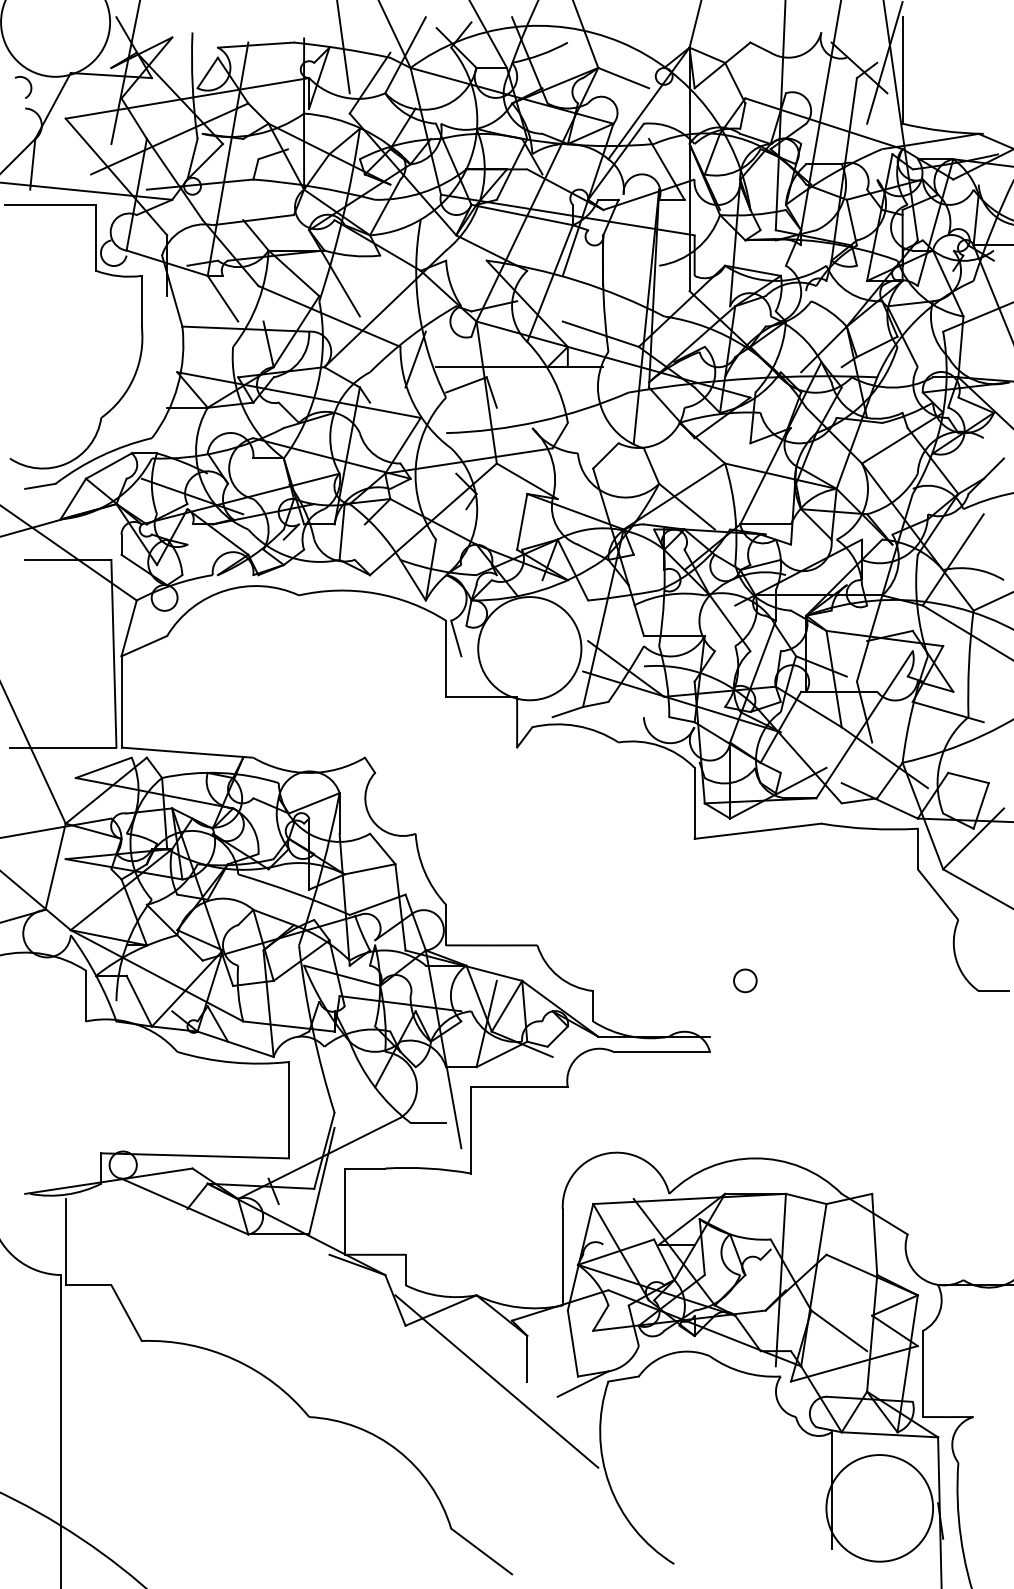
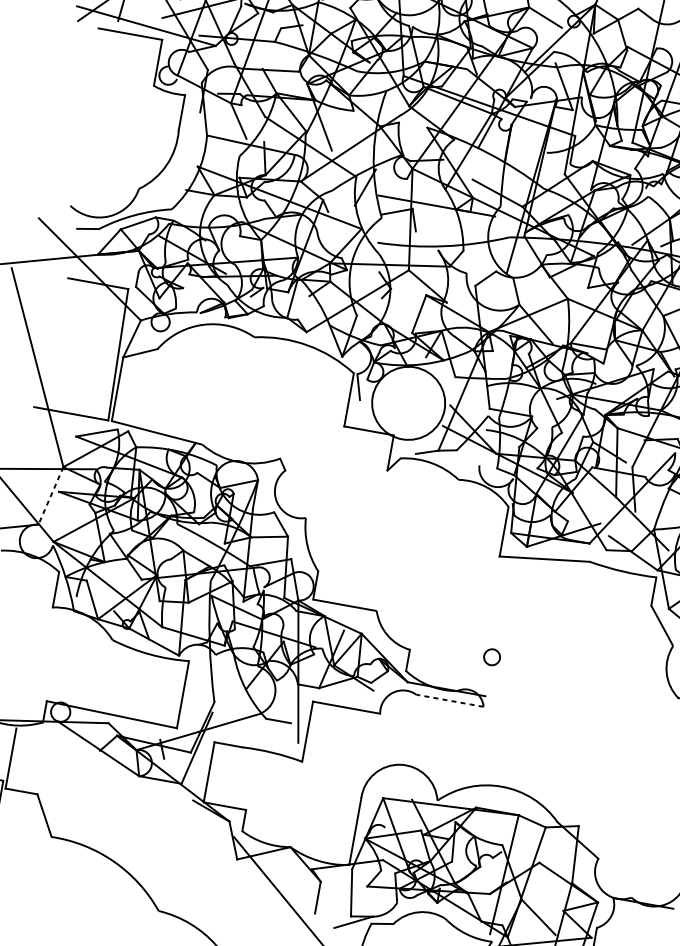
line: (55, 867) -> (50, 496), solid -> dashed
circle: (745, 980) -> (492, 657), moved
line: (661, 1051) -> (449, 700), solid -> dashed

